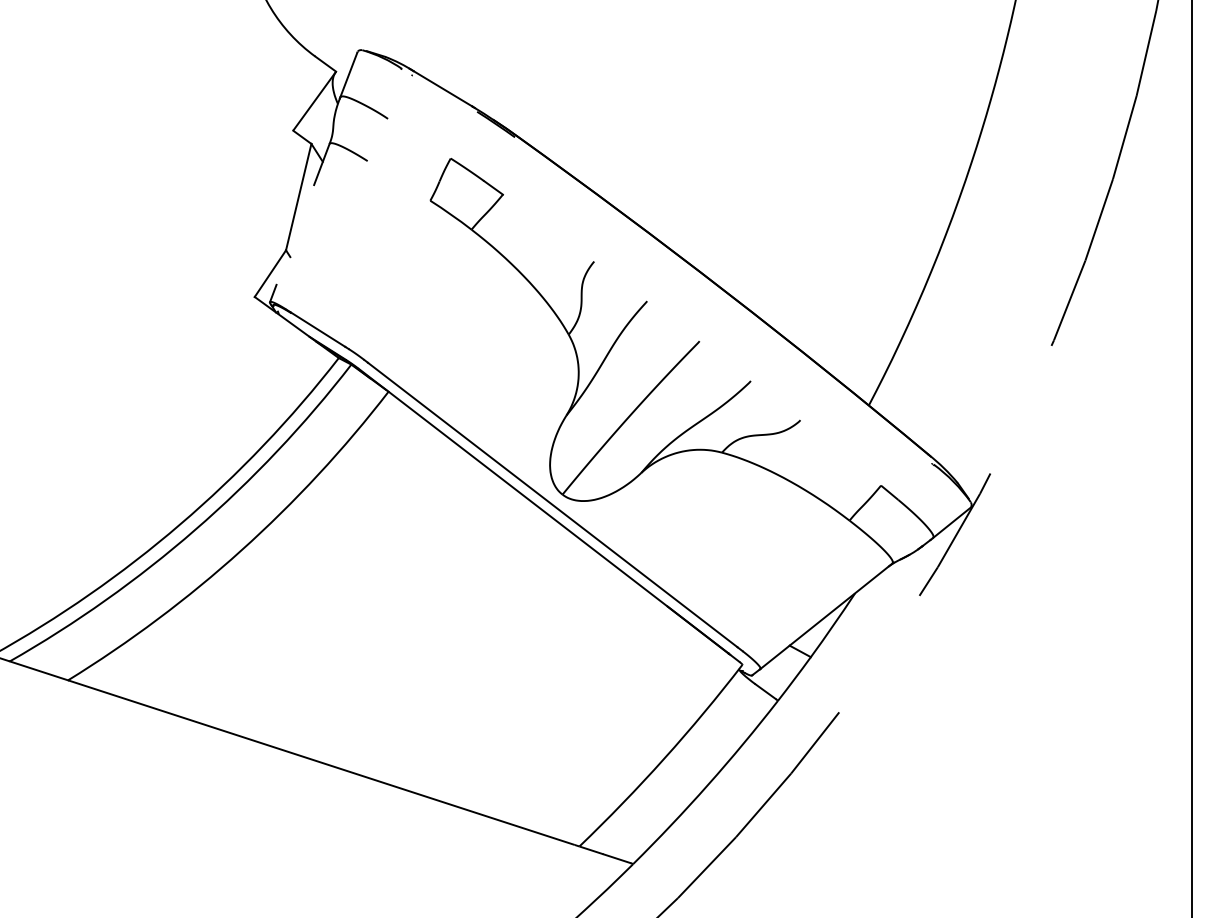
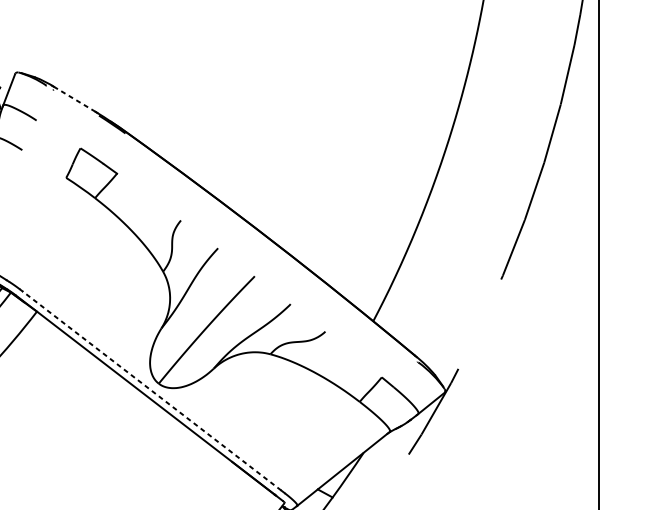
line: (443, 88) -> (75, 99), solid -> dashed
line: (552, 504) -> (151, 390), solid -> dashed

